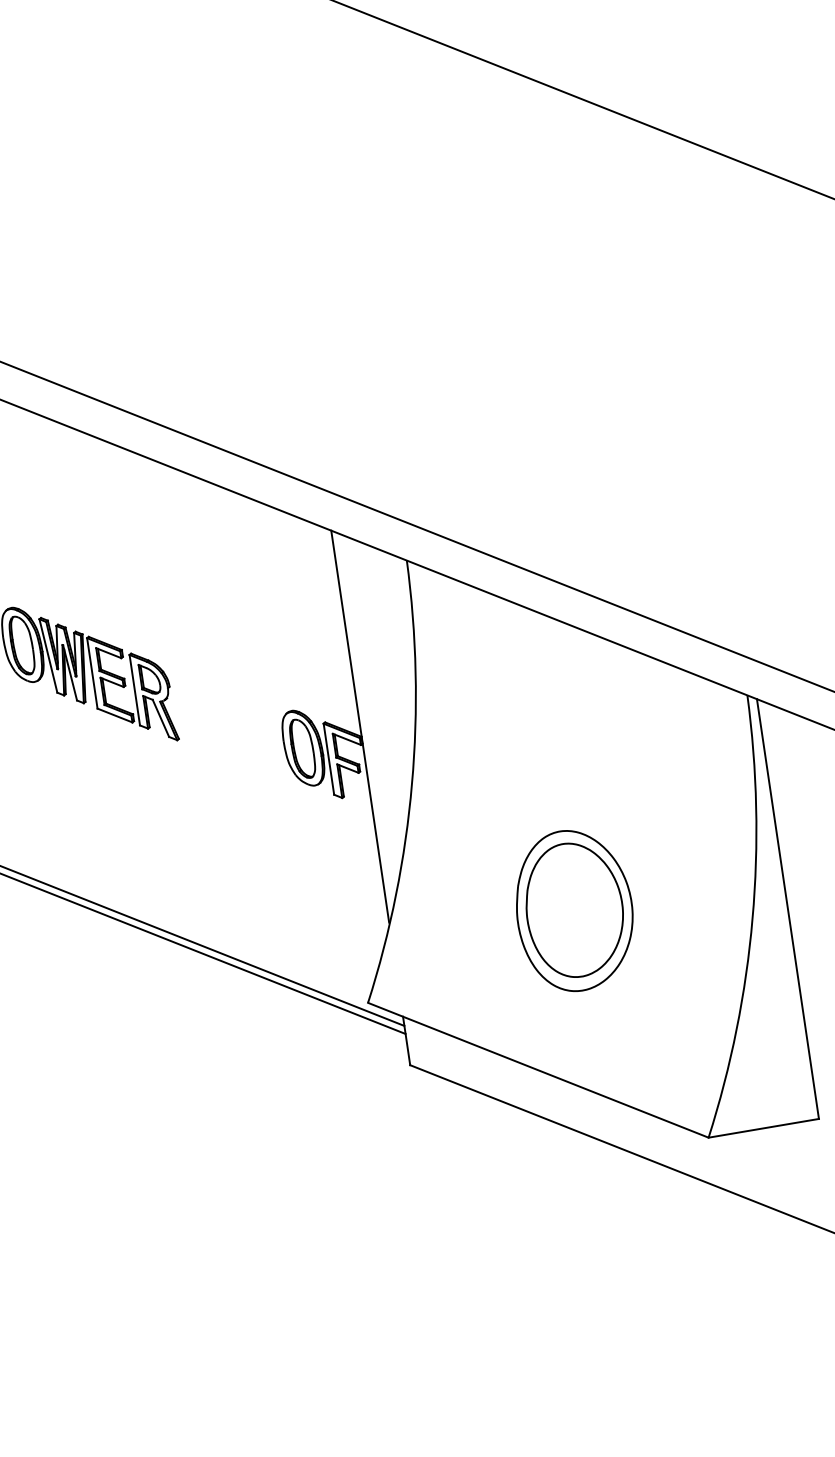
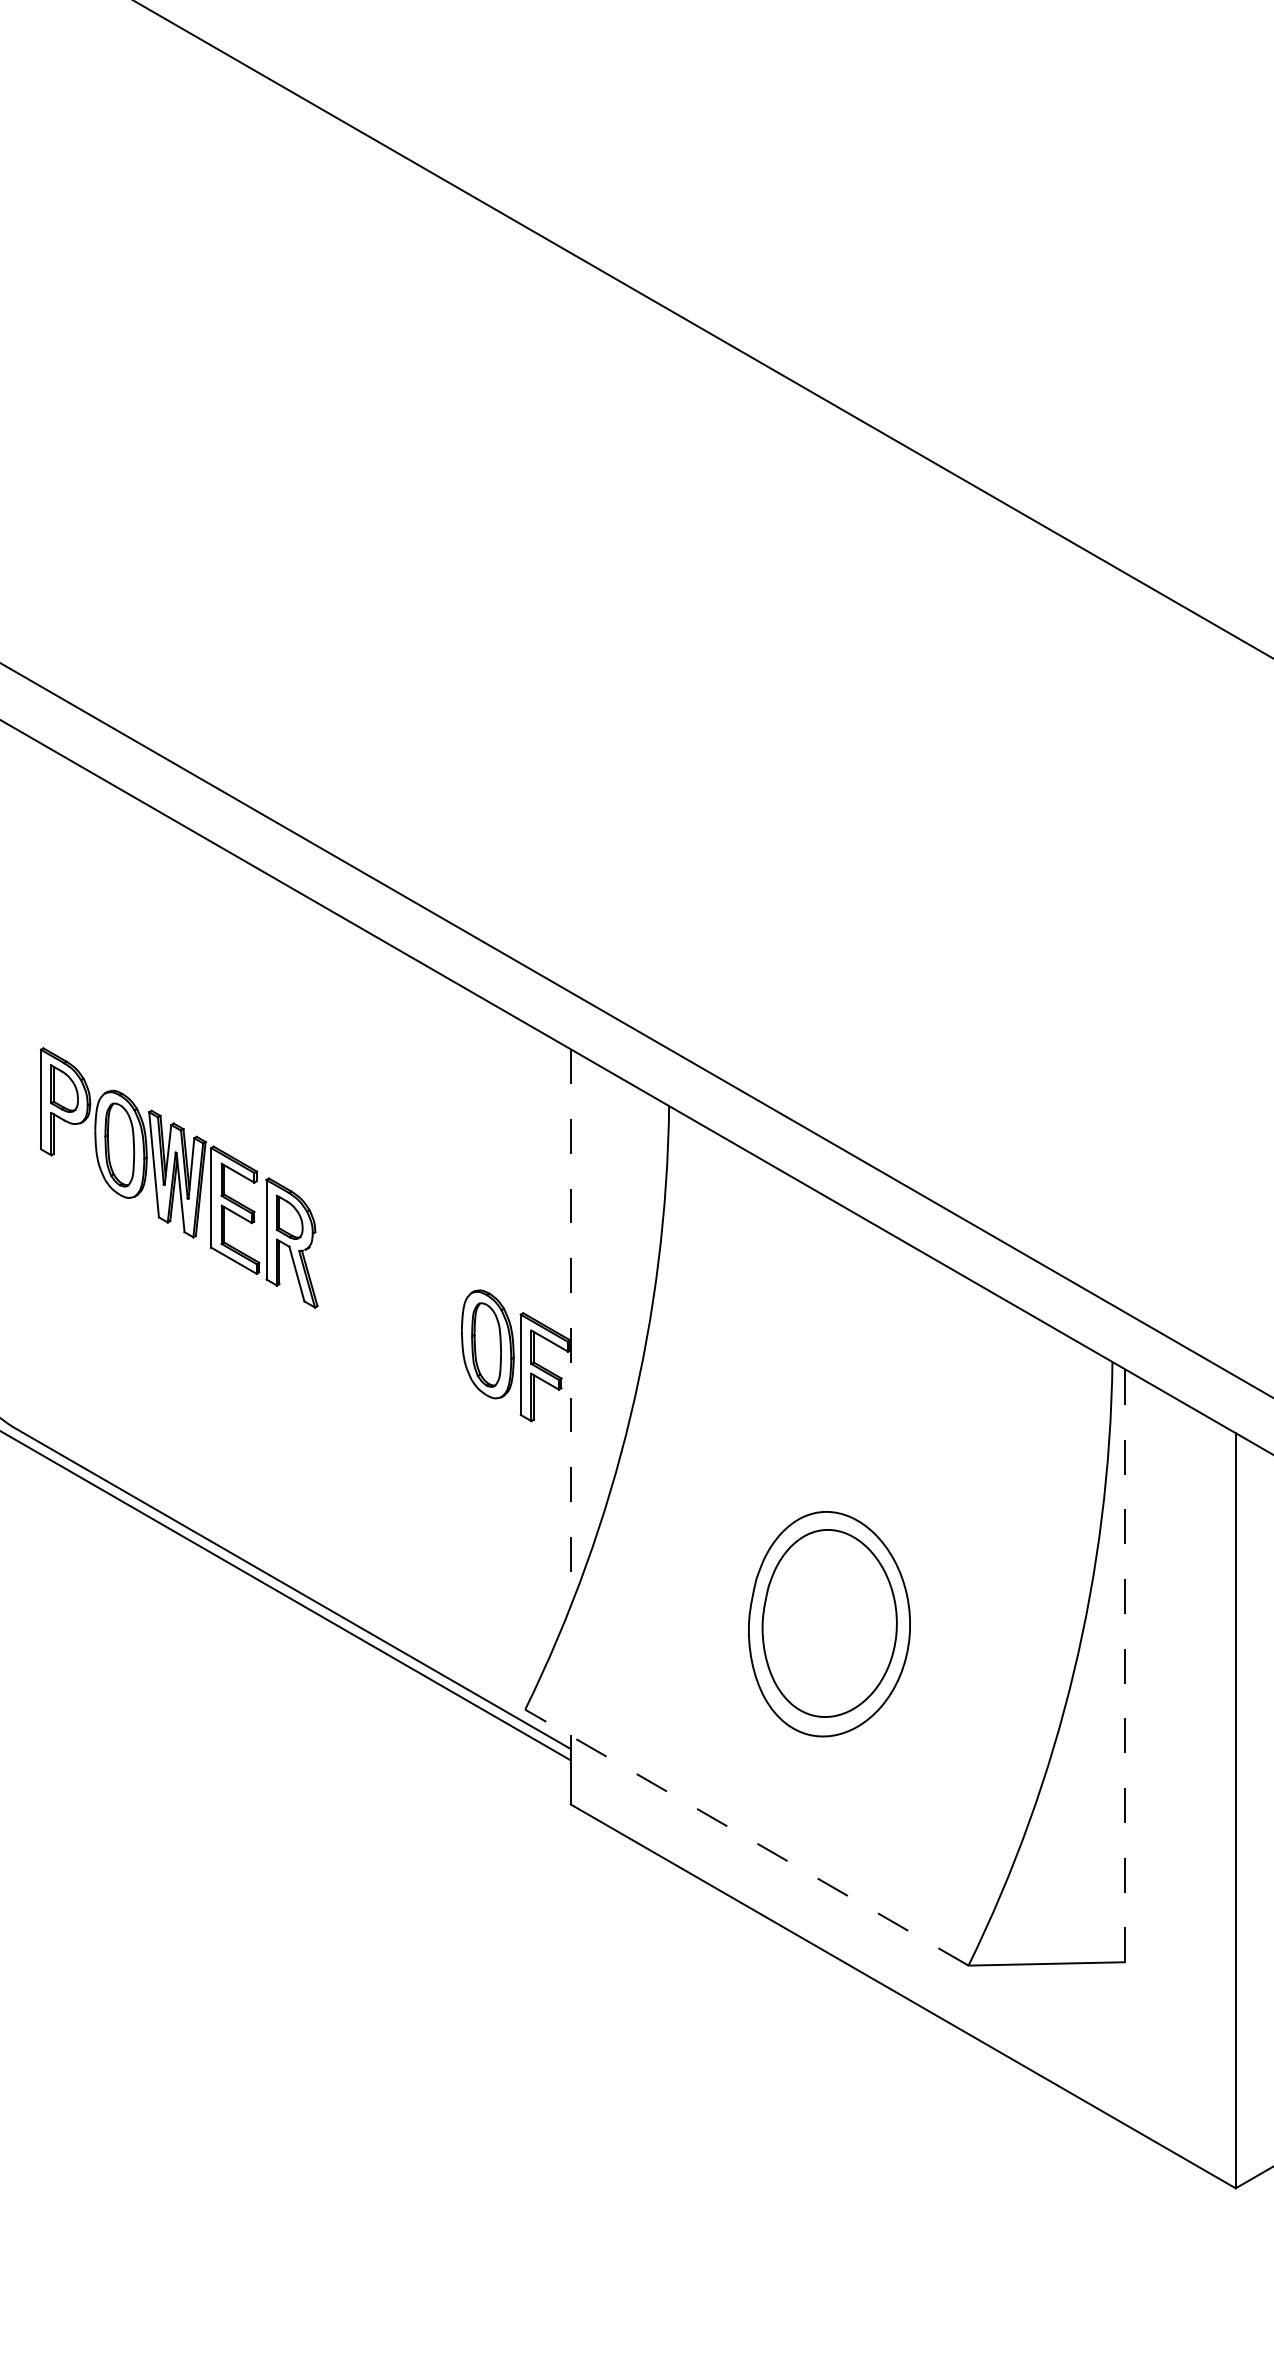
line: (360, 726) -> (570, 1326), solid -> dashed
line: (787, 908) -> (1124, 1665), solid -> dashed
line: (538, 1070) -> (746, 1837), solid -> dashed

